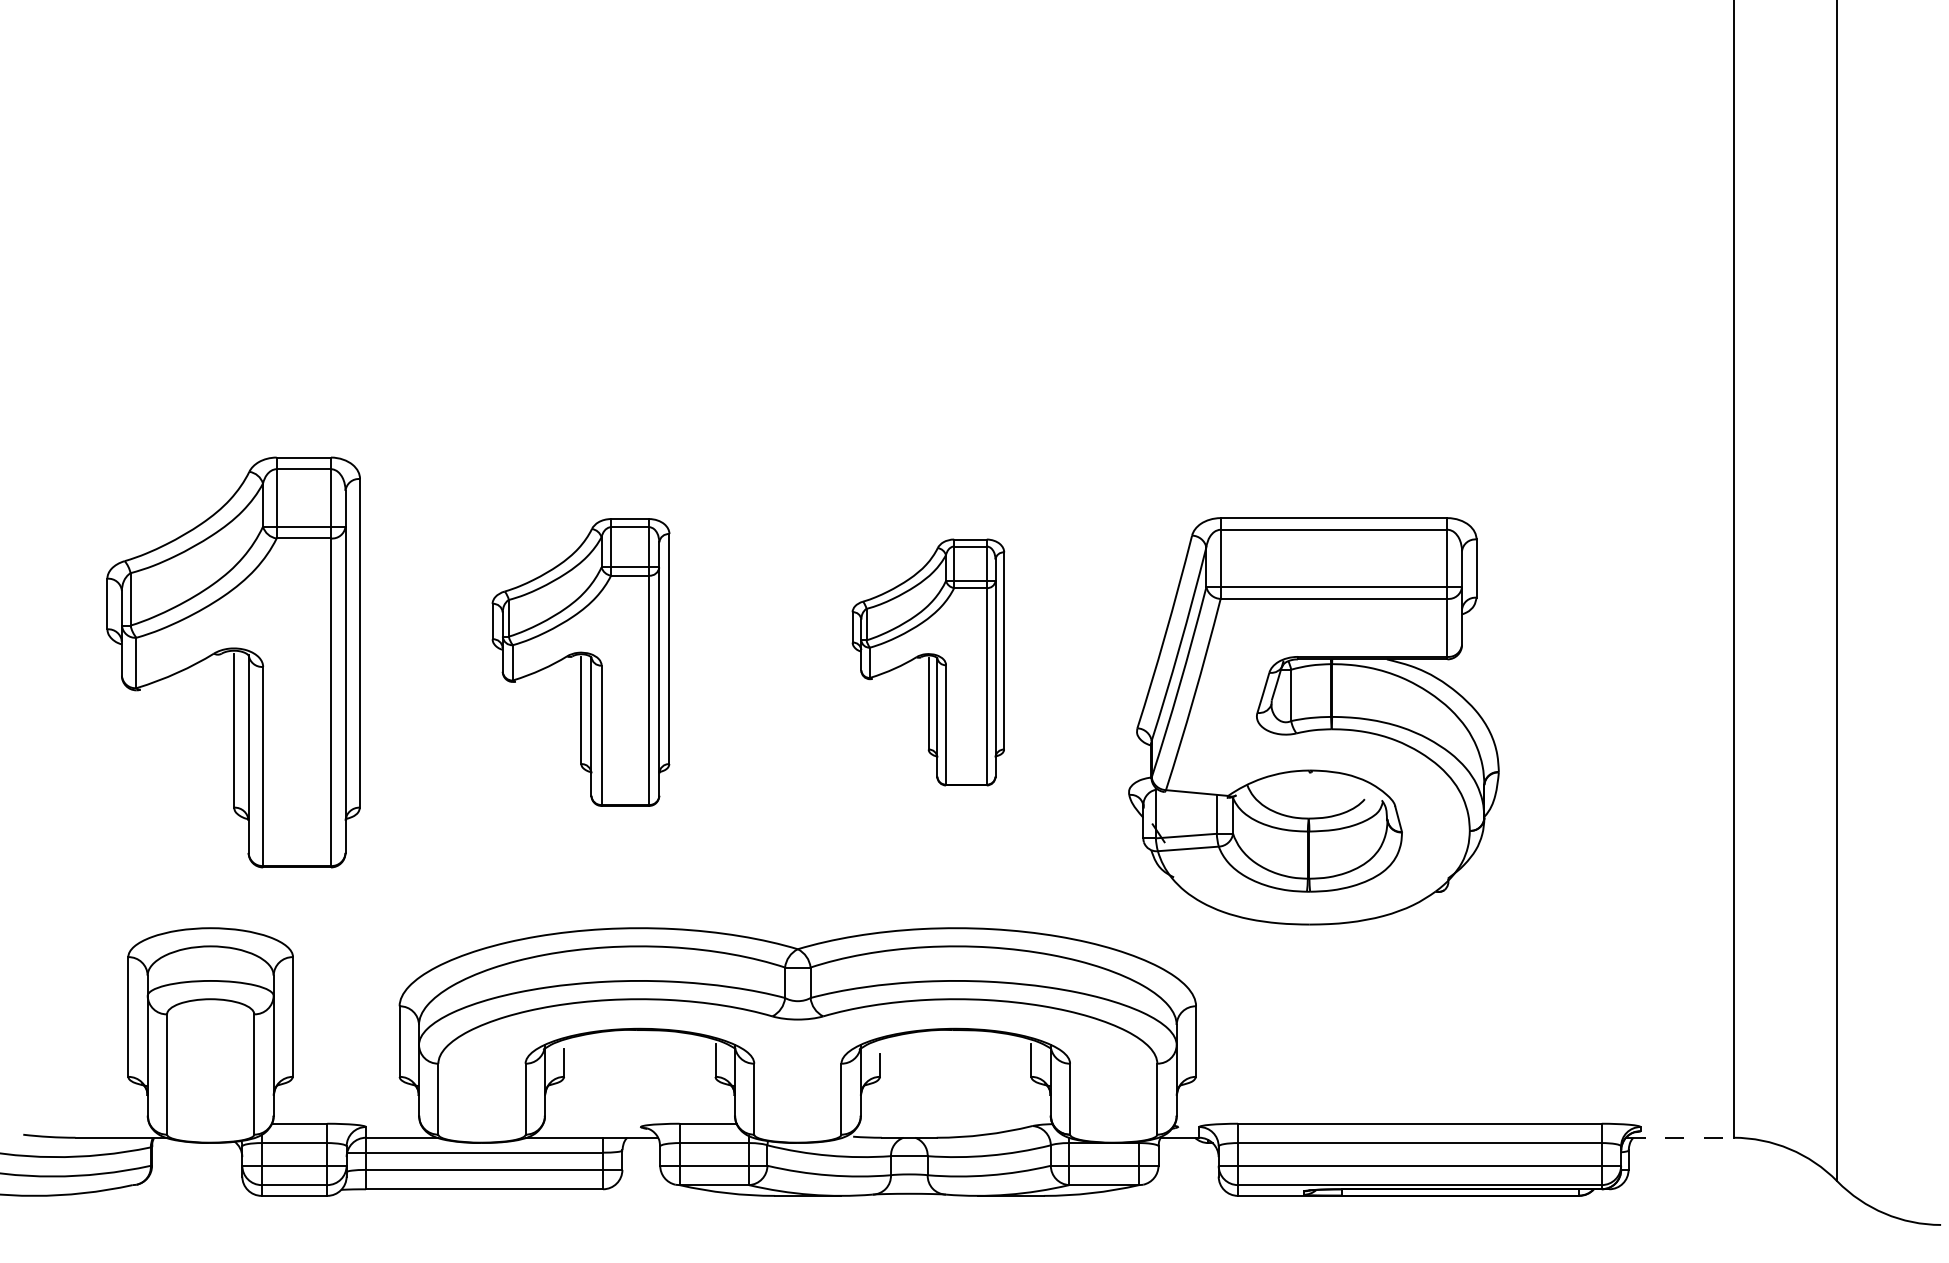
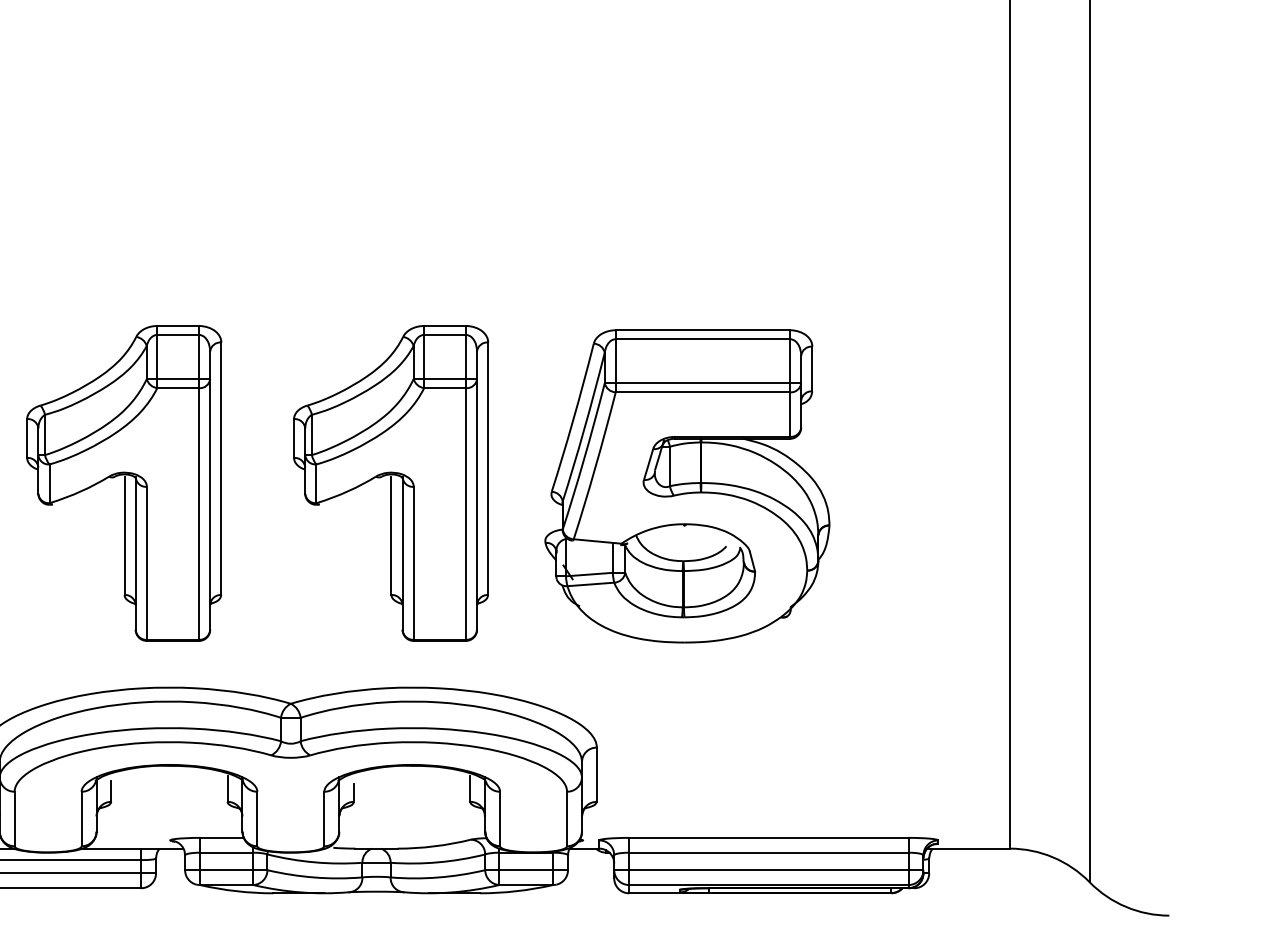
part: (580, 662) -> (123, 483), size x1.43
part: (928, 662) -> (391, 483), size x1.67
part: (1313, 721) -> (687, 486), moved
line: (1679, 1137) -> (968, 848), dashed -> solid

